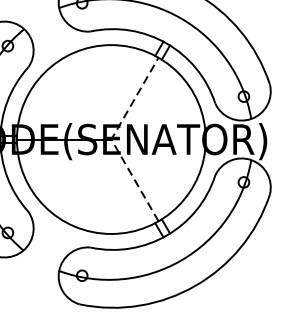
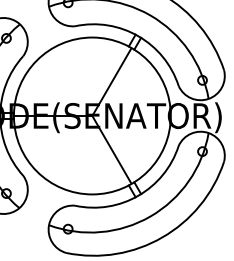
line: (111, 140) -> (92, 116), dashed -> solid

